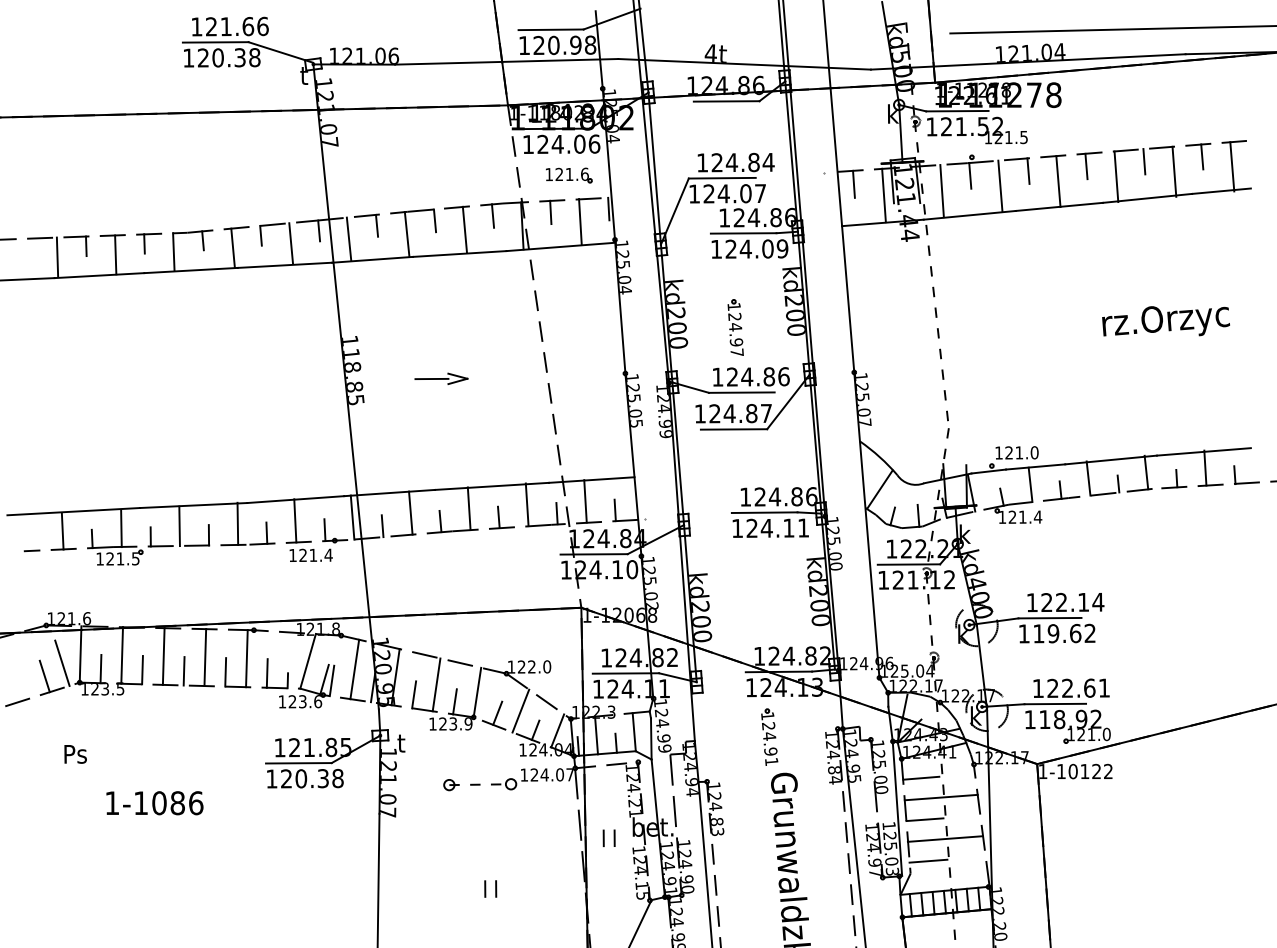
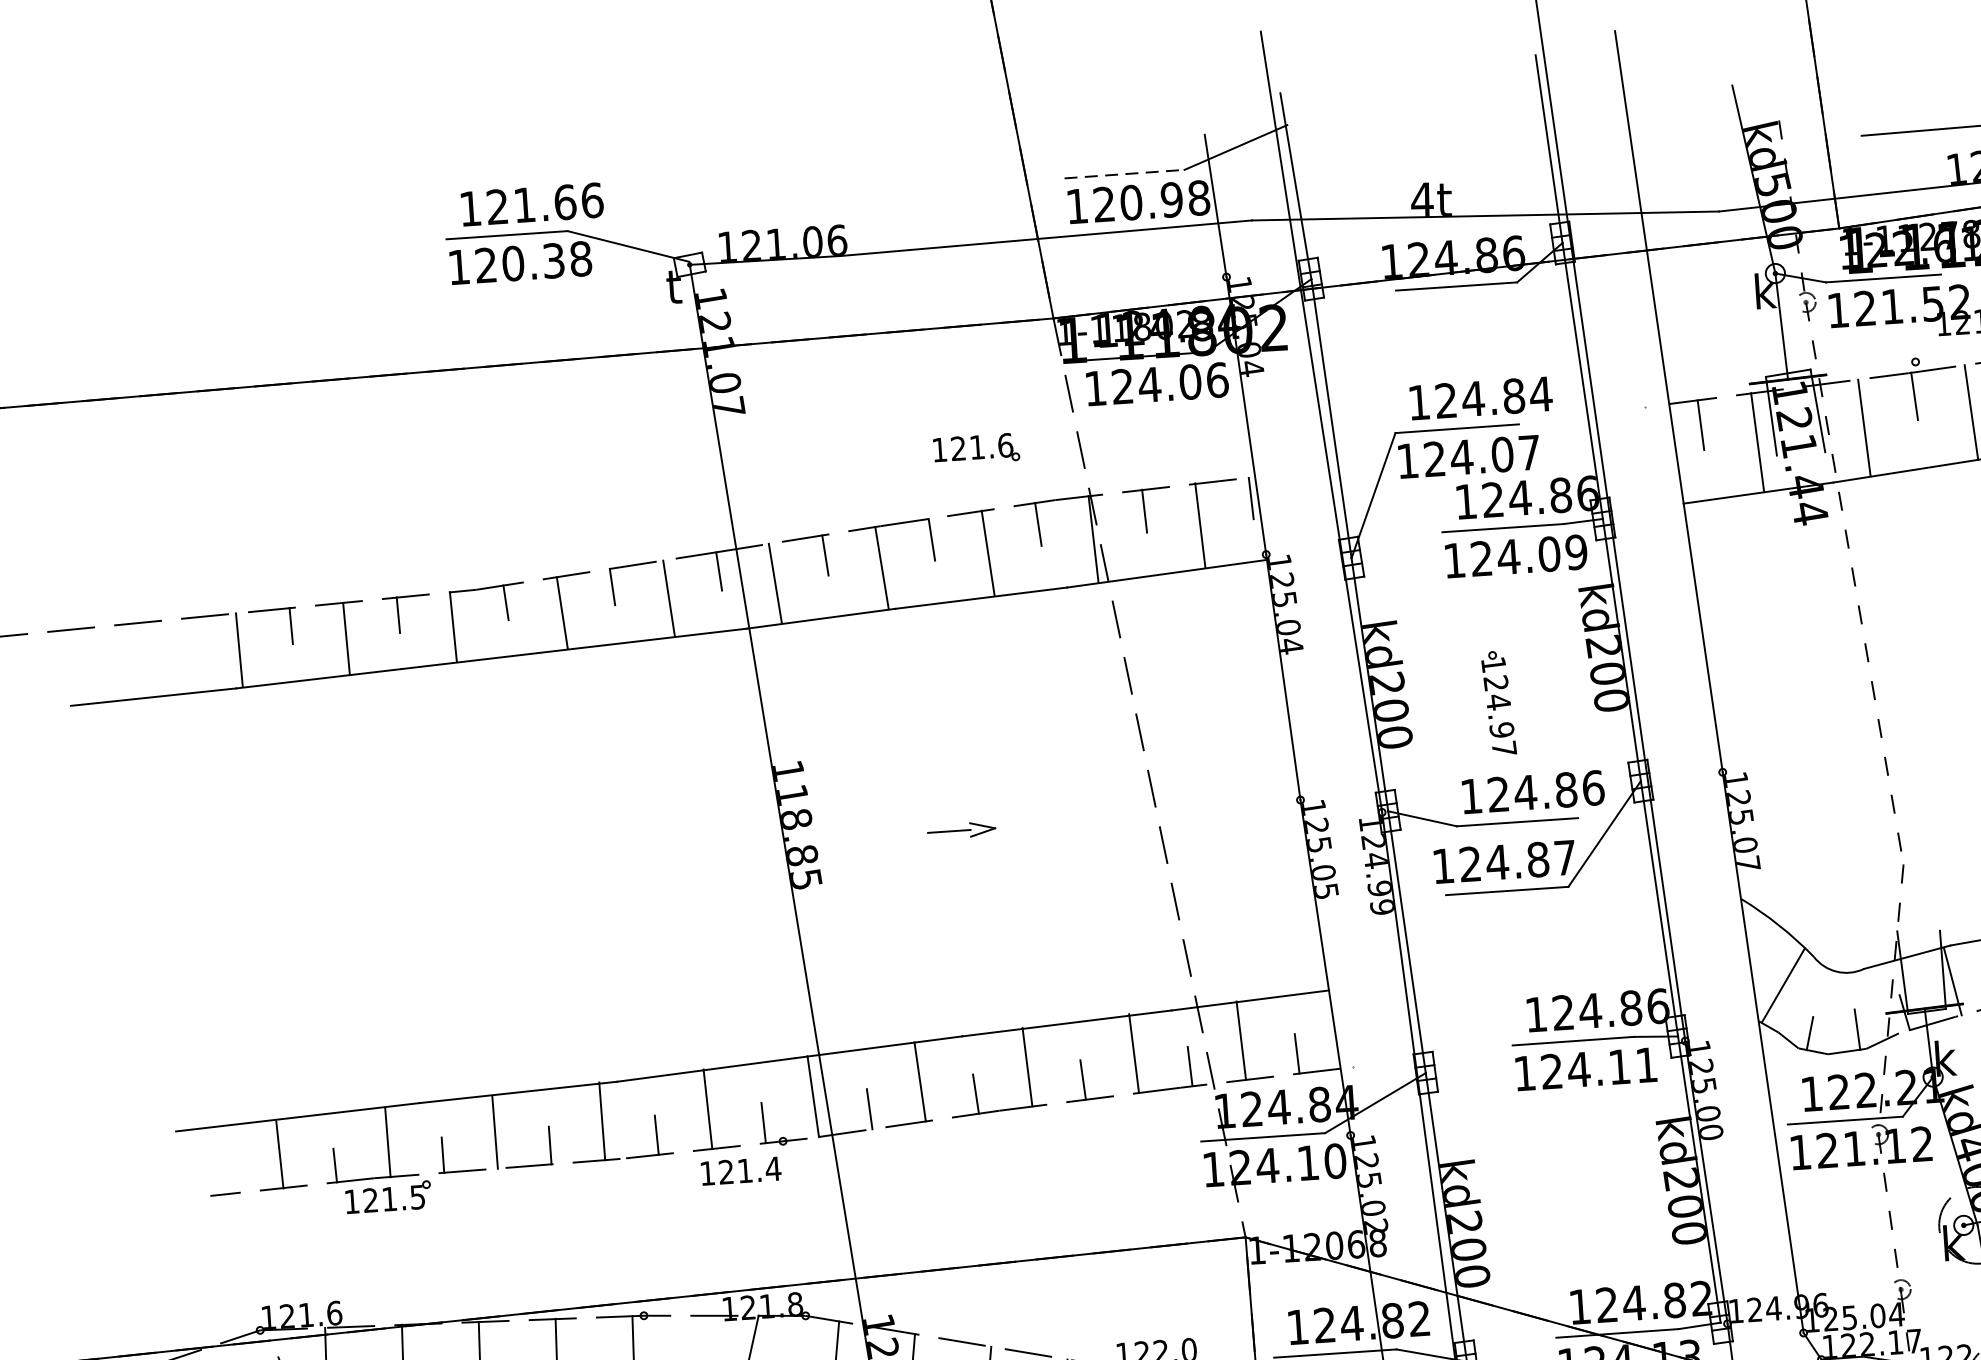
line: (551, 29) -> (1125, 173), solid -> dashed
part: (569, 175) -> (977, 449), moved
part: (441, 378) -> (961, 830), size x0.7

